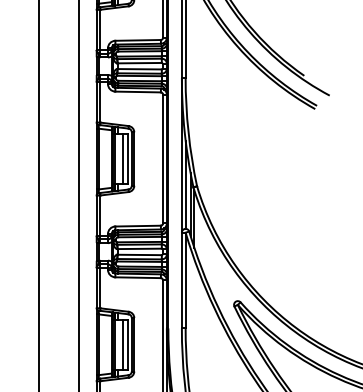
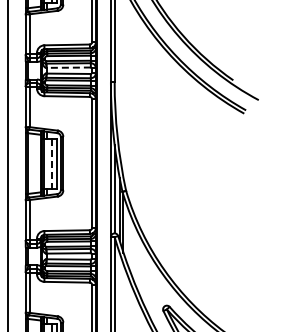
line: (139, 63) -> (68, 68), solid -> dashed
line: (123, 159) -> (52, 164), solid -> dashed

